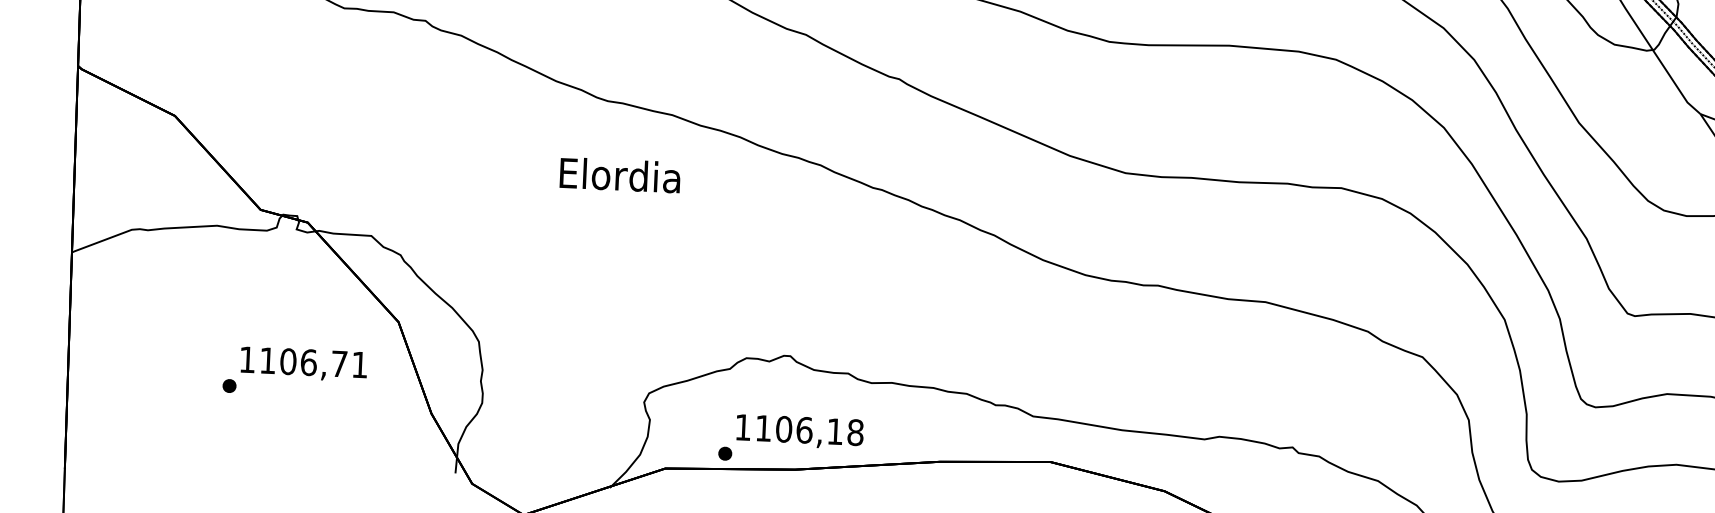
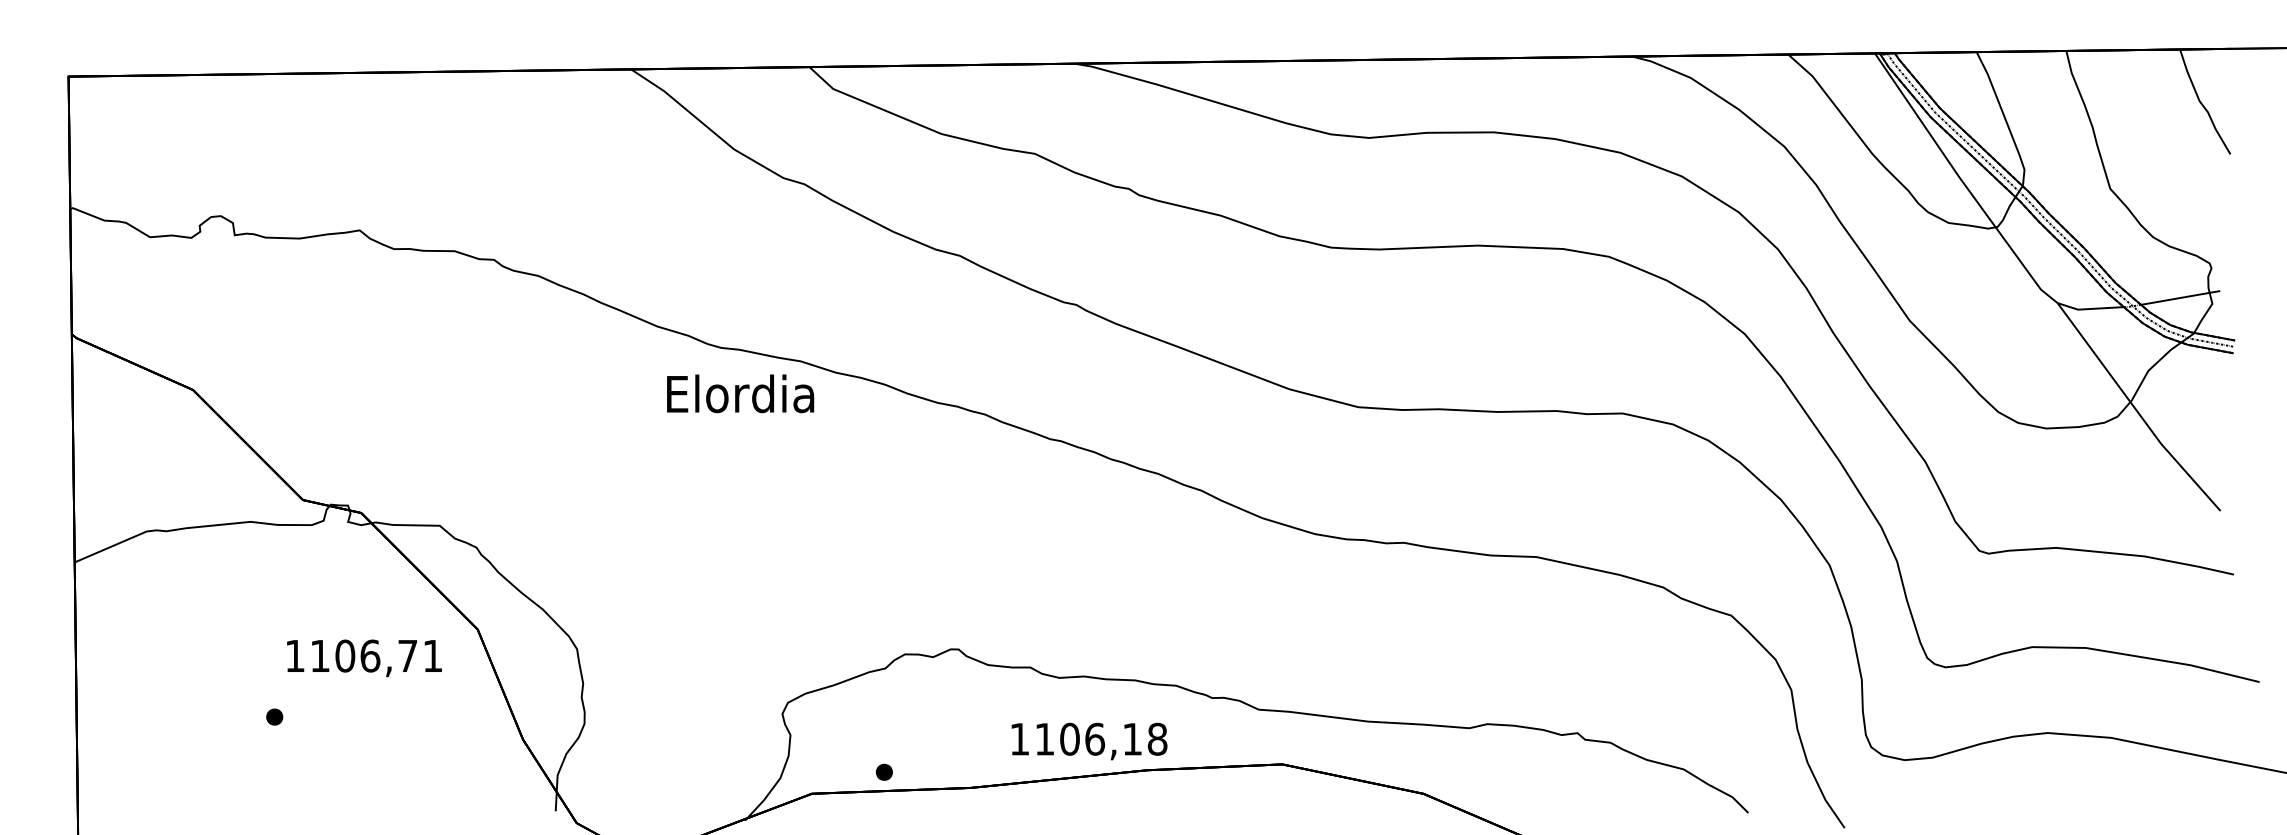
text: (620, 175) -> (740, 393), moved
text: (303, 364) -> (364, 658), moved
text: (799, 431) -> (1089, 741), moved

